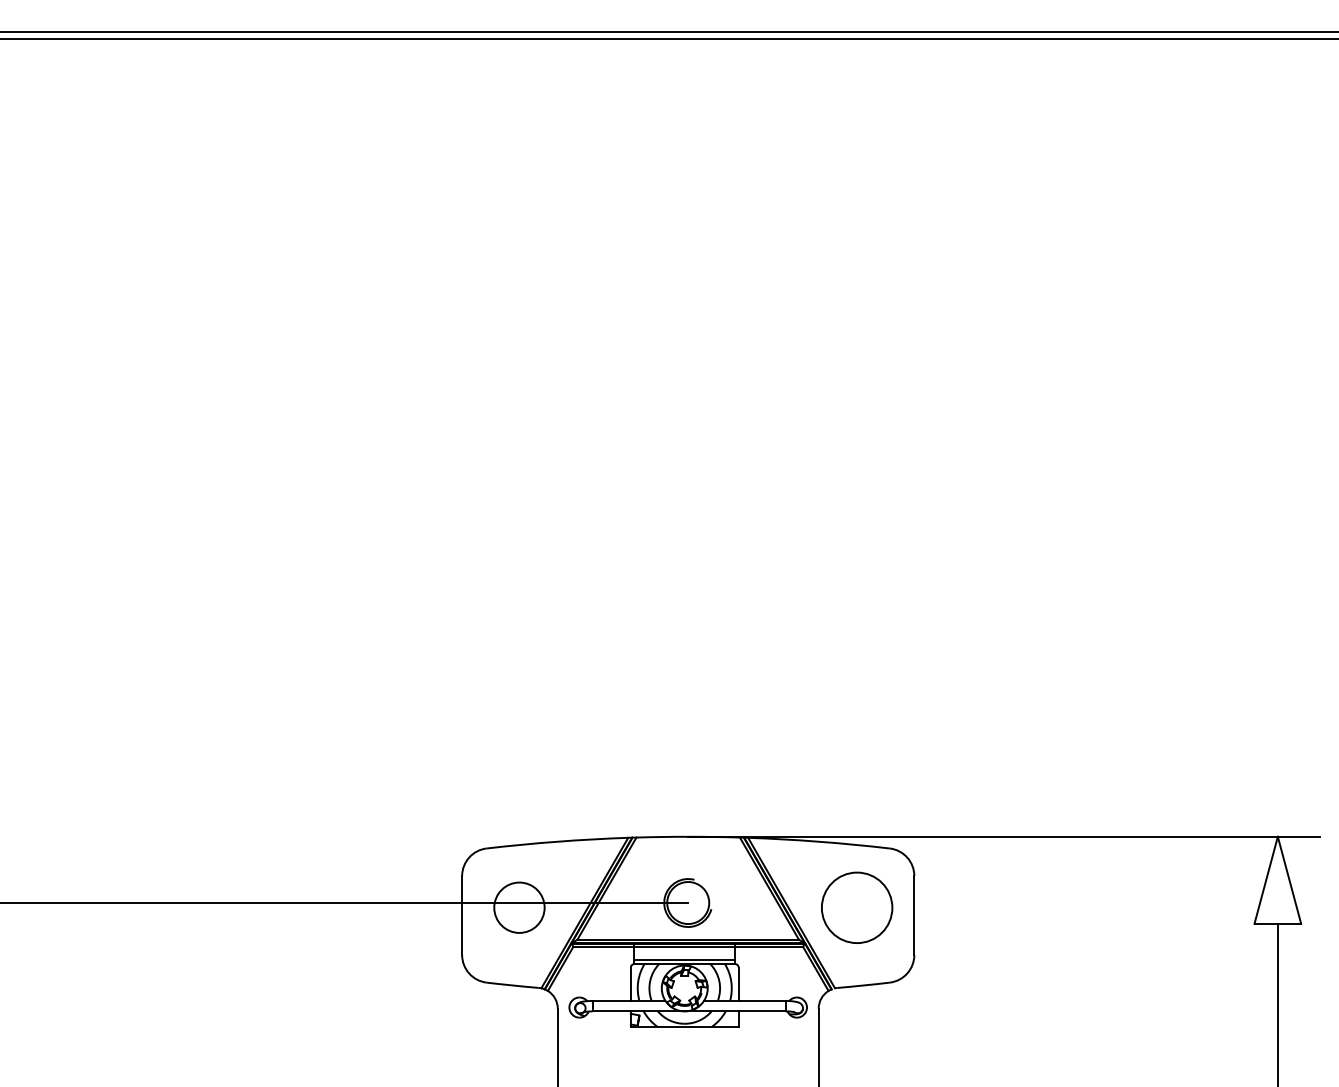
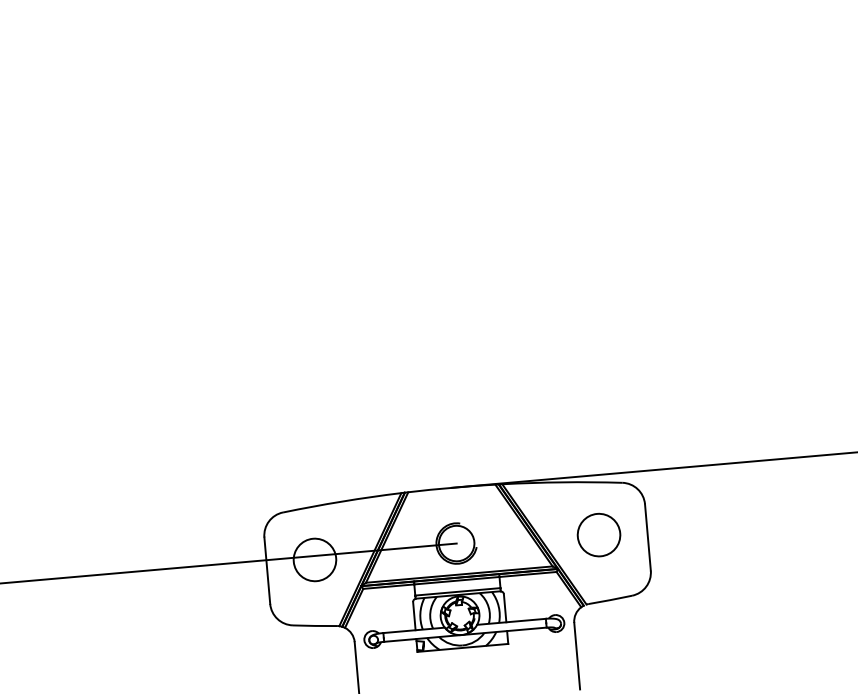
circle: (856, 907) -> (598, 534), size x0.71

